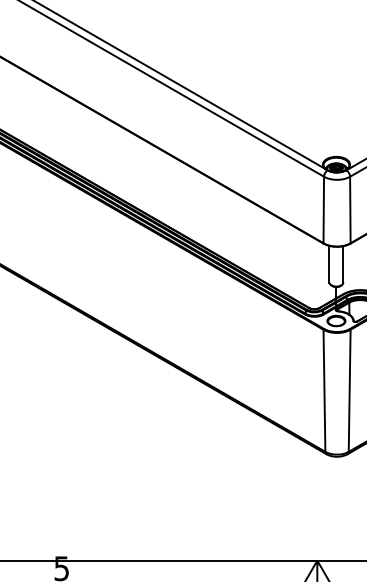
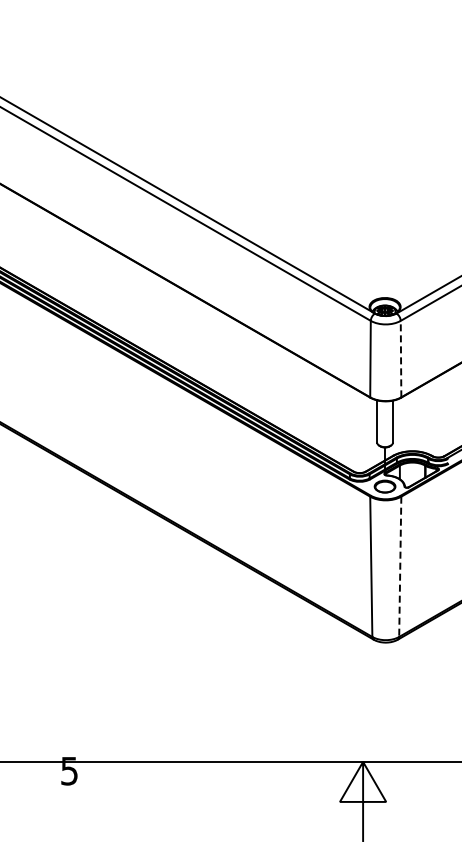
line: (350, 209) -> (401, 358), solid -> dashed
line: (349, 391) -> (400, 567), solid -> dashed

